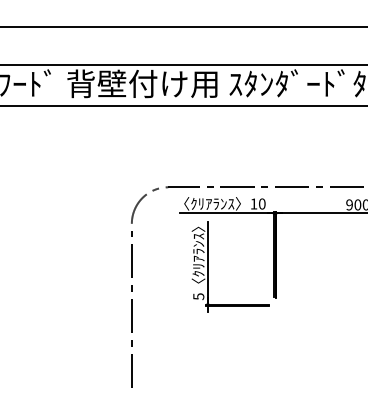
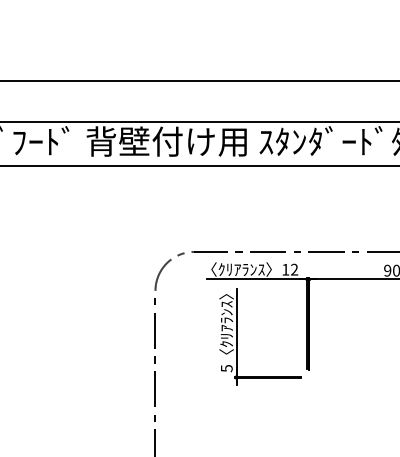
text: (262, 203) -> (294, 269), 10 -> 12

